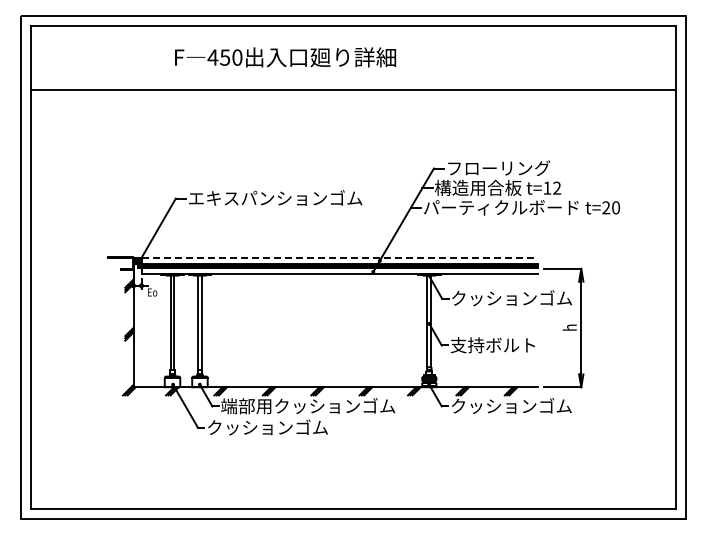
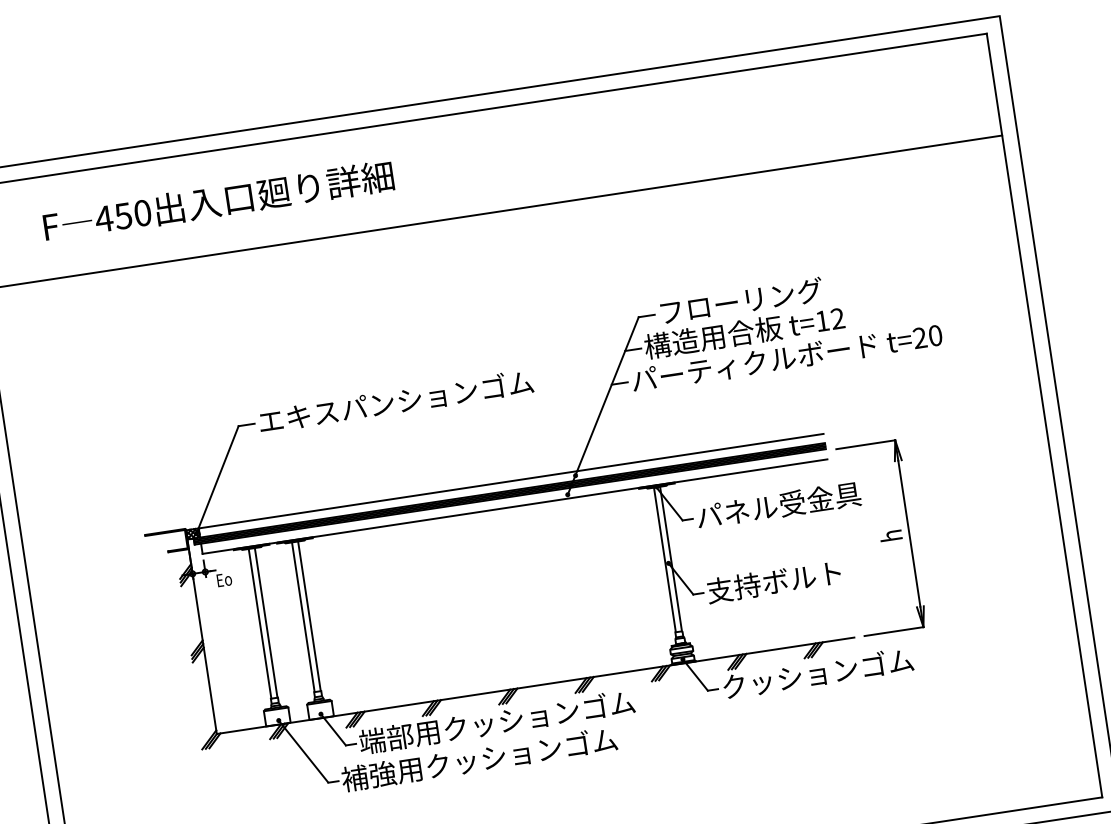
text: (285, 57) -> (218, 201), moved
line: (339, 258) -> (511, 481), dashed -> solid
text: (511, 298) -> (792, 503), クッションゴム -> パネル受金具
text: (293, 427) -> (478, 759), クッションゴム -> 補強用クッションゴム

